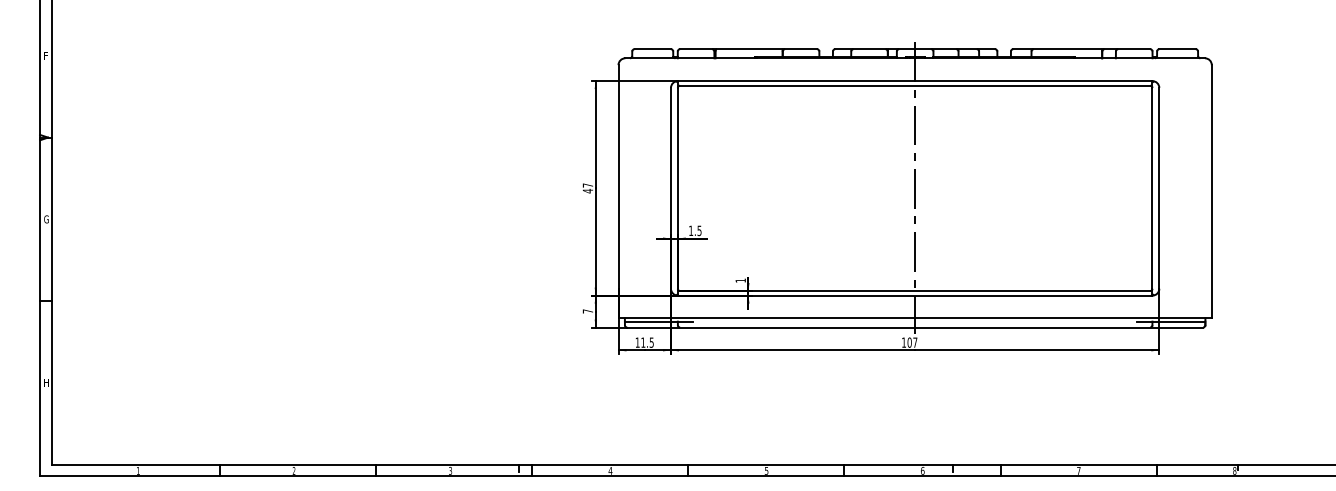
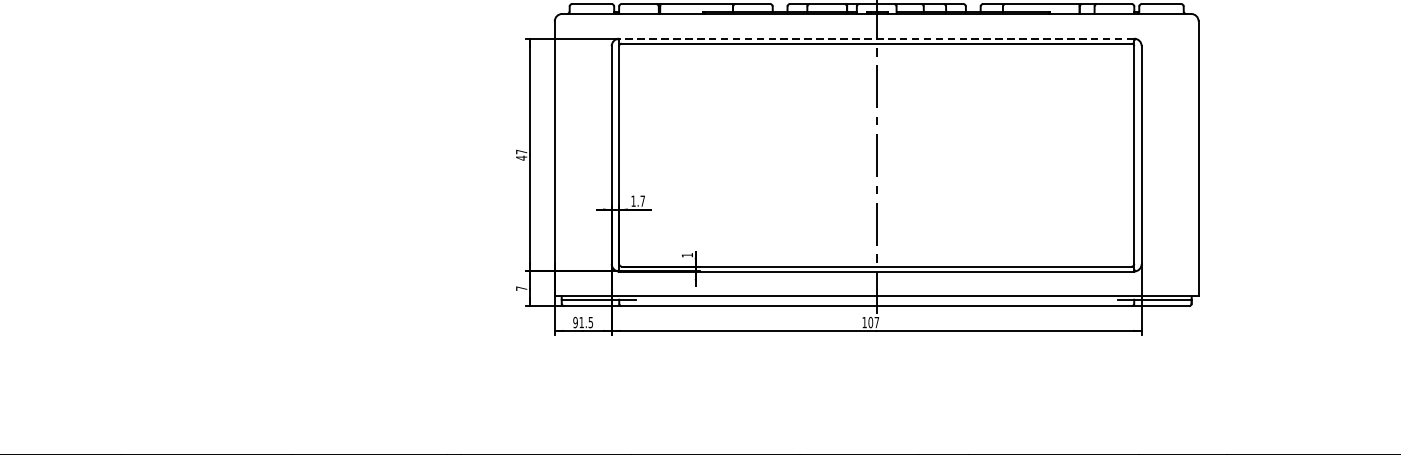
line: (914, 81) -> (875, 39), solid -> dashed
text: (699, 230) -> (642, 200), 1.5 -> 1.7
text: (637, 342) -> (575, 322), 11.5 -> 91.5

